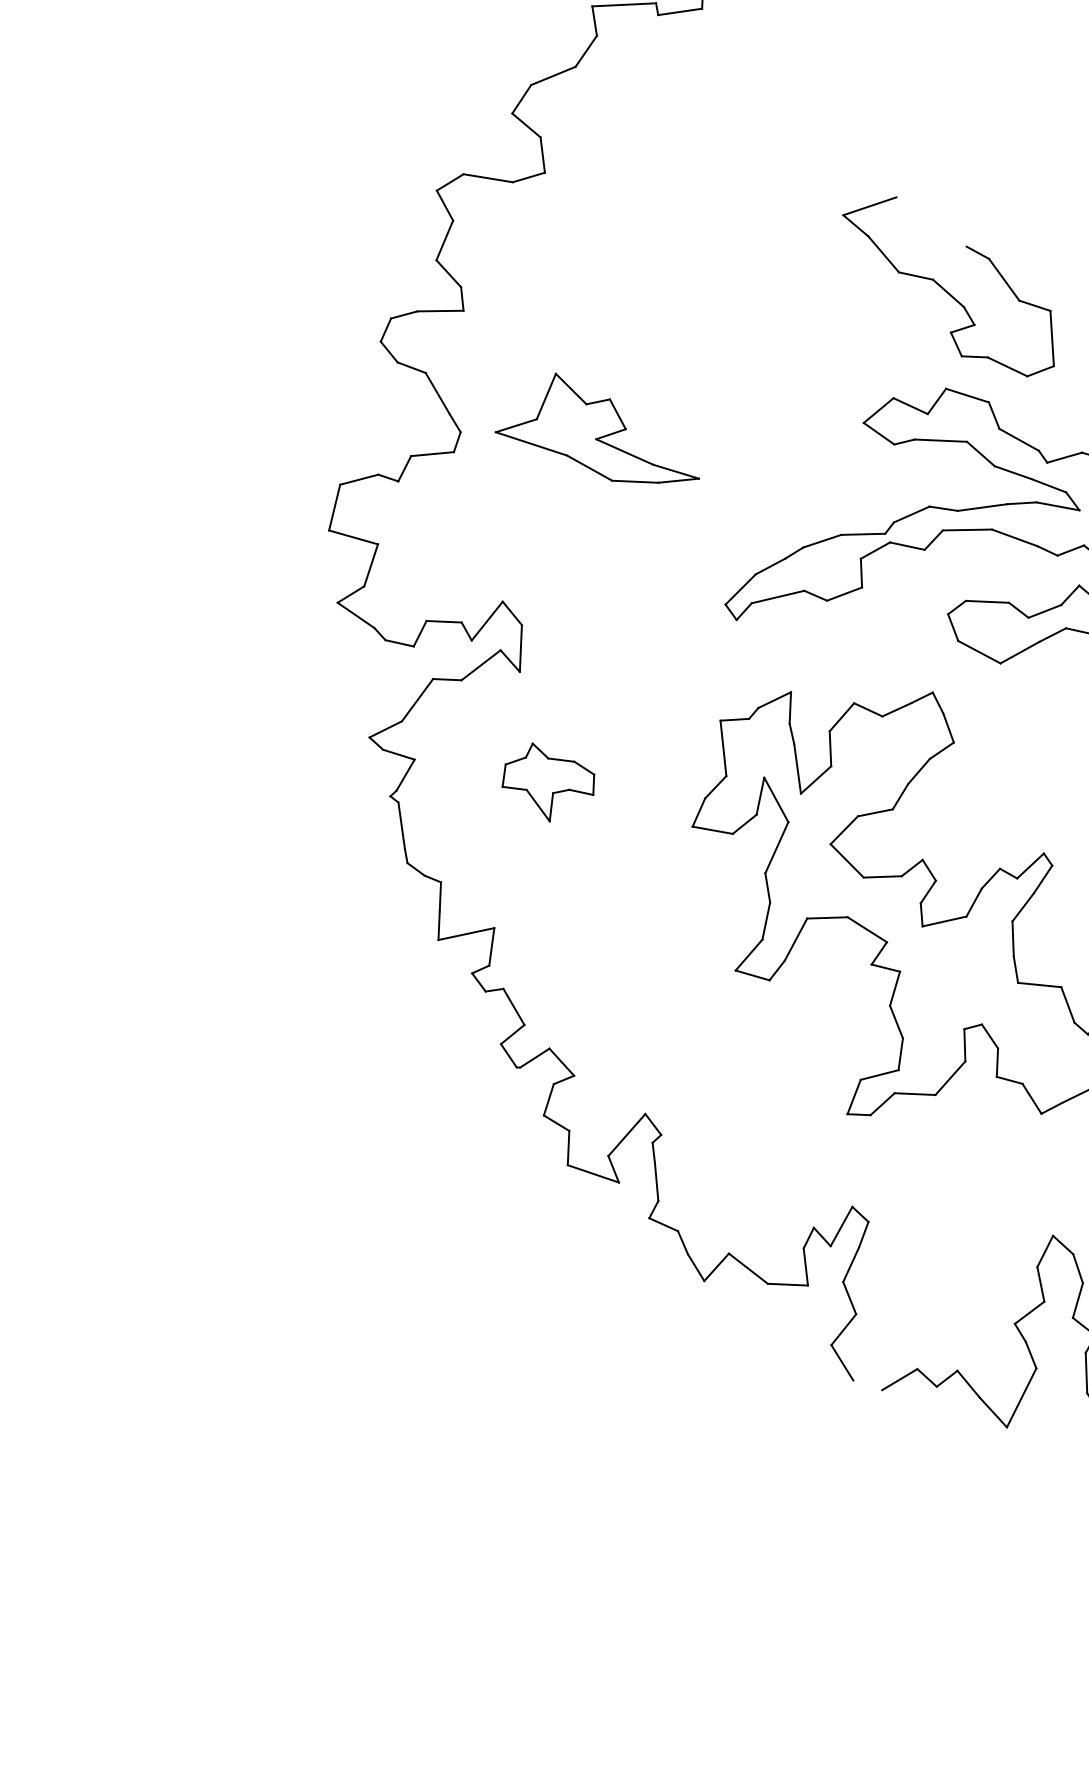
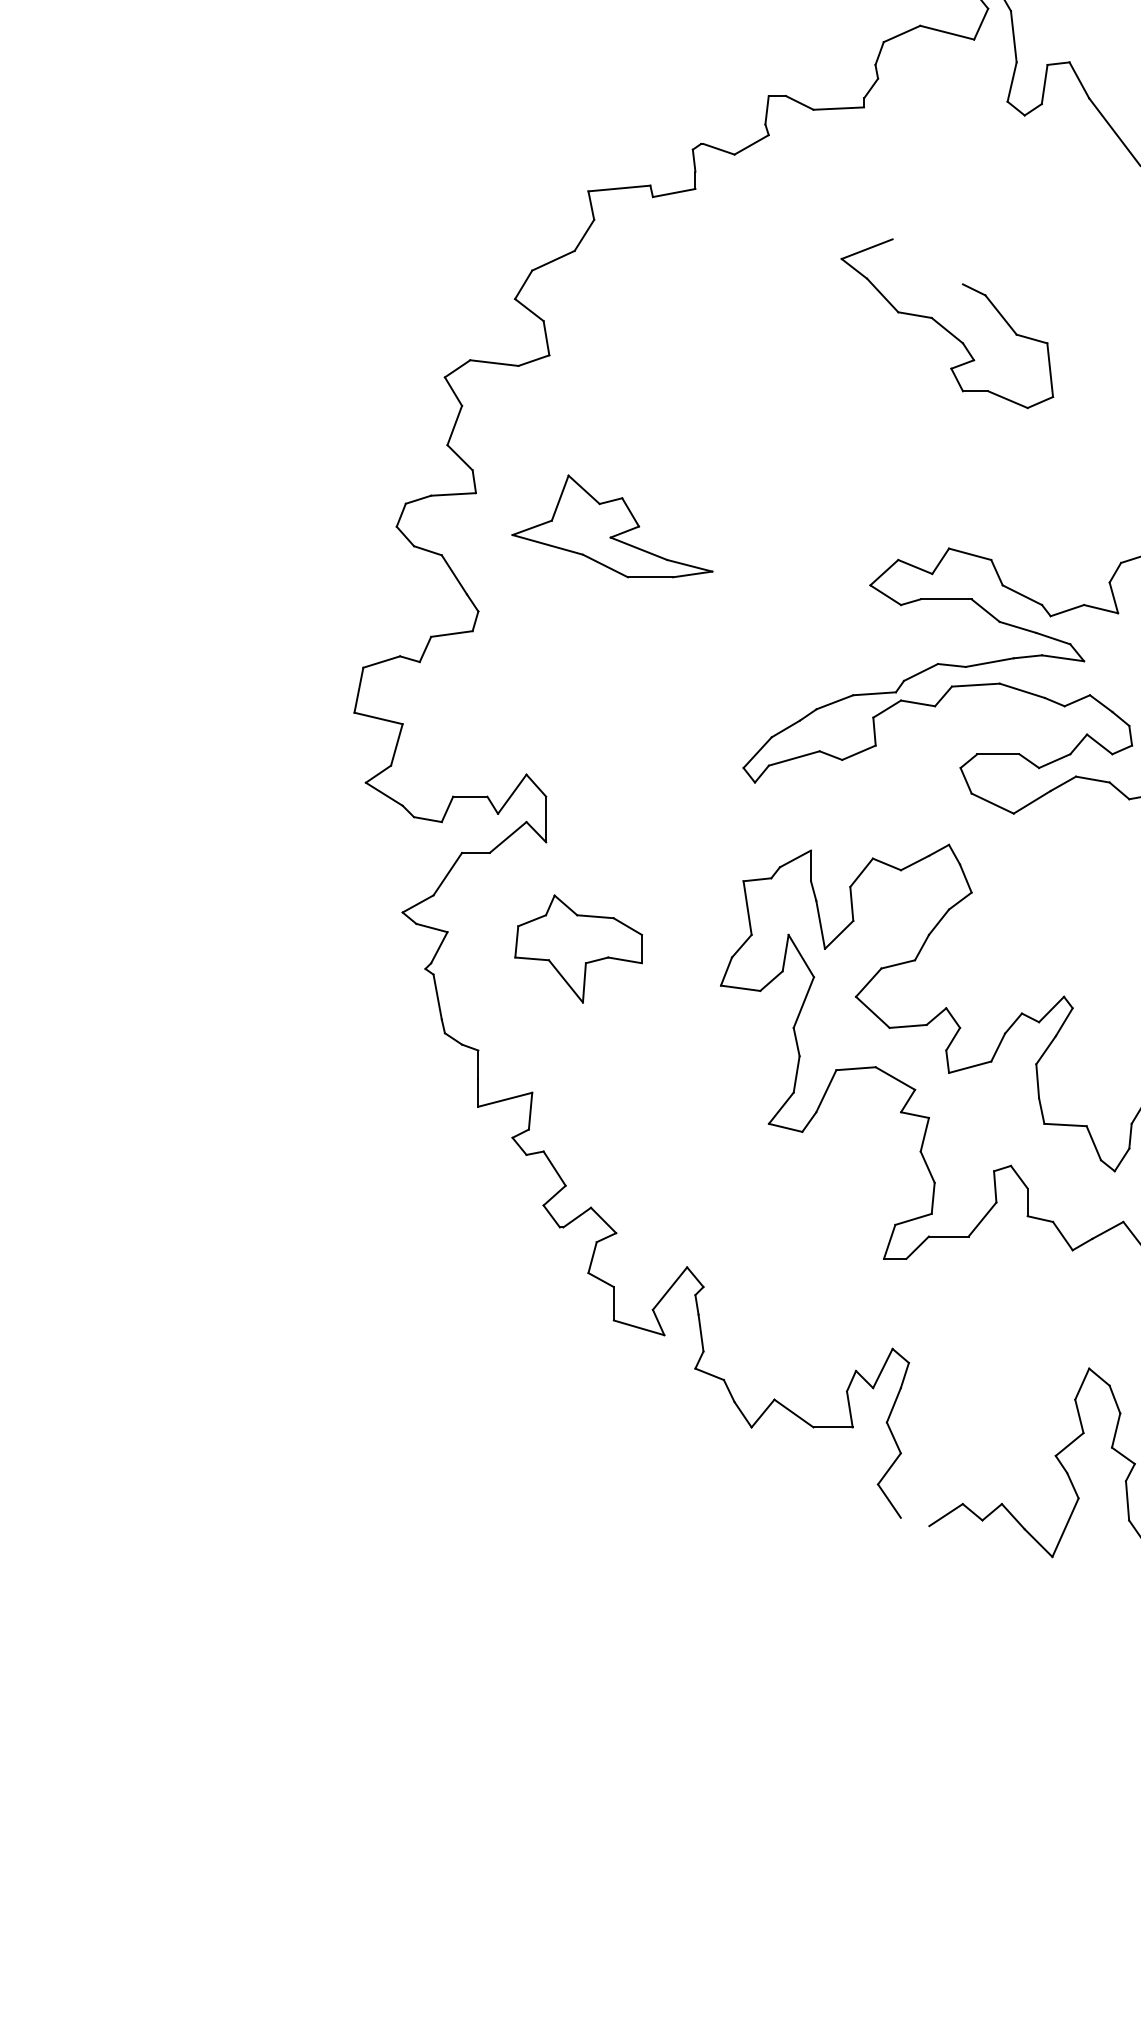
part: (948, 286) -> (947, 323), moved
part: (598, 427) -> (612, 526), moved
part: (548, 782) -> (578, 948), size x1.43

